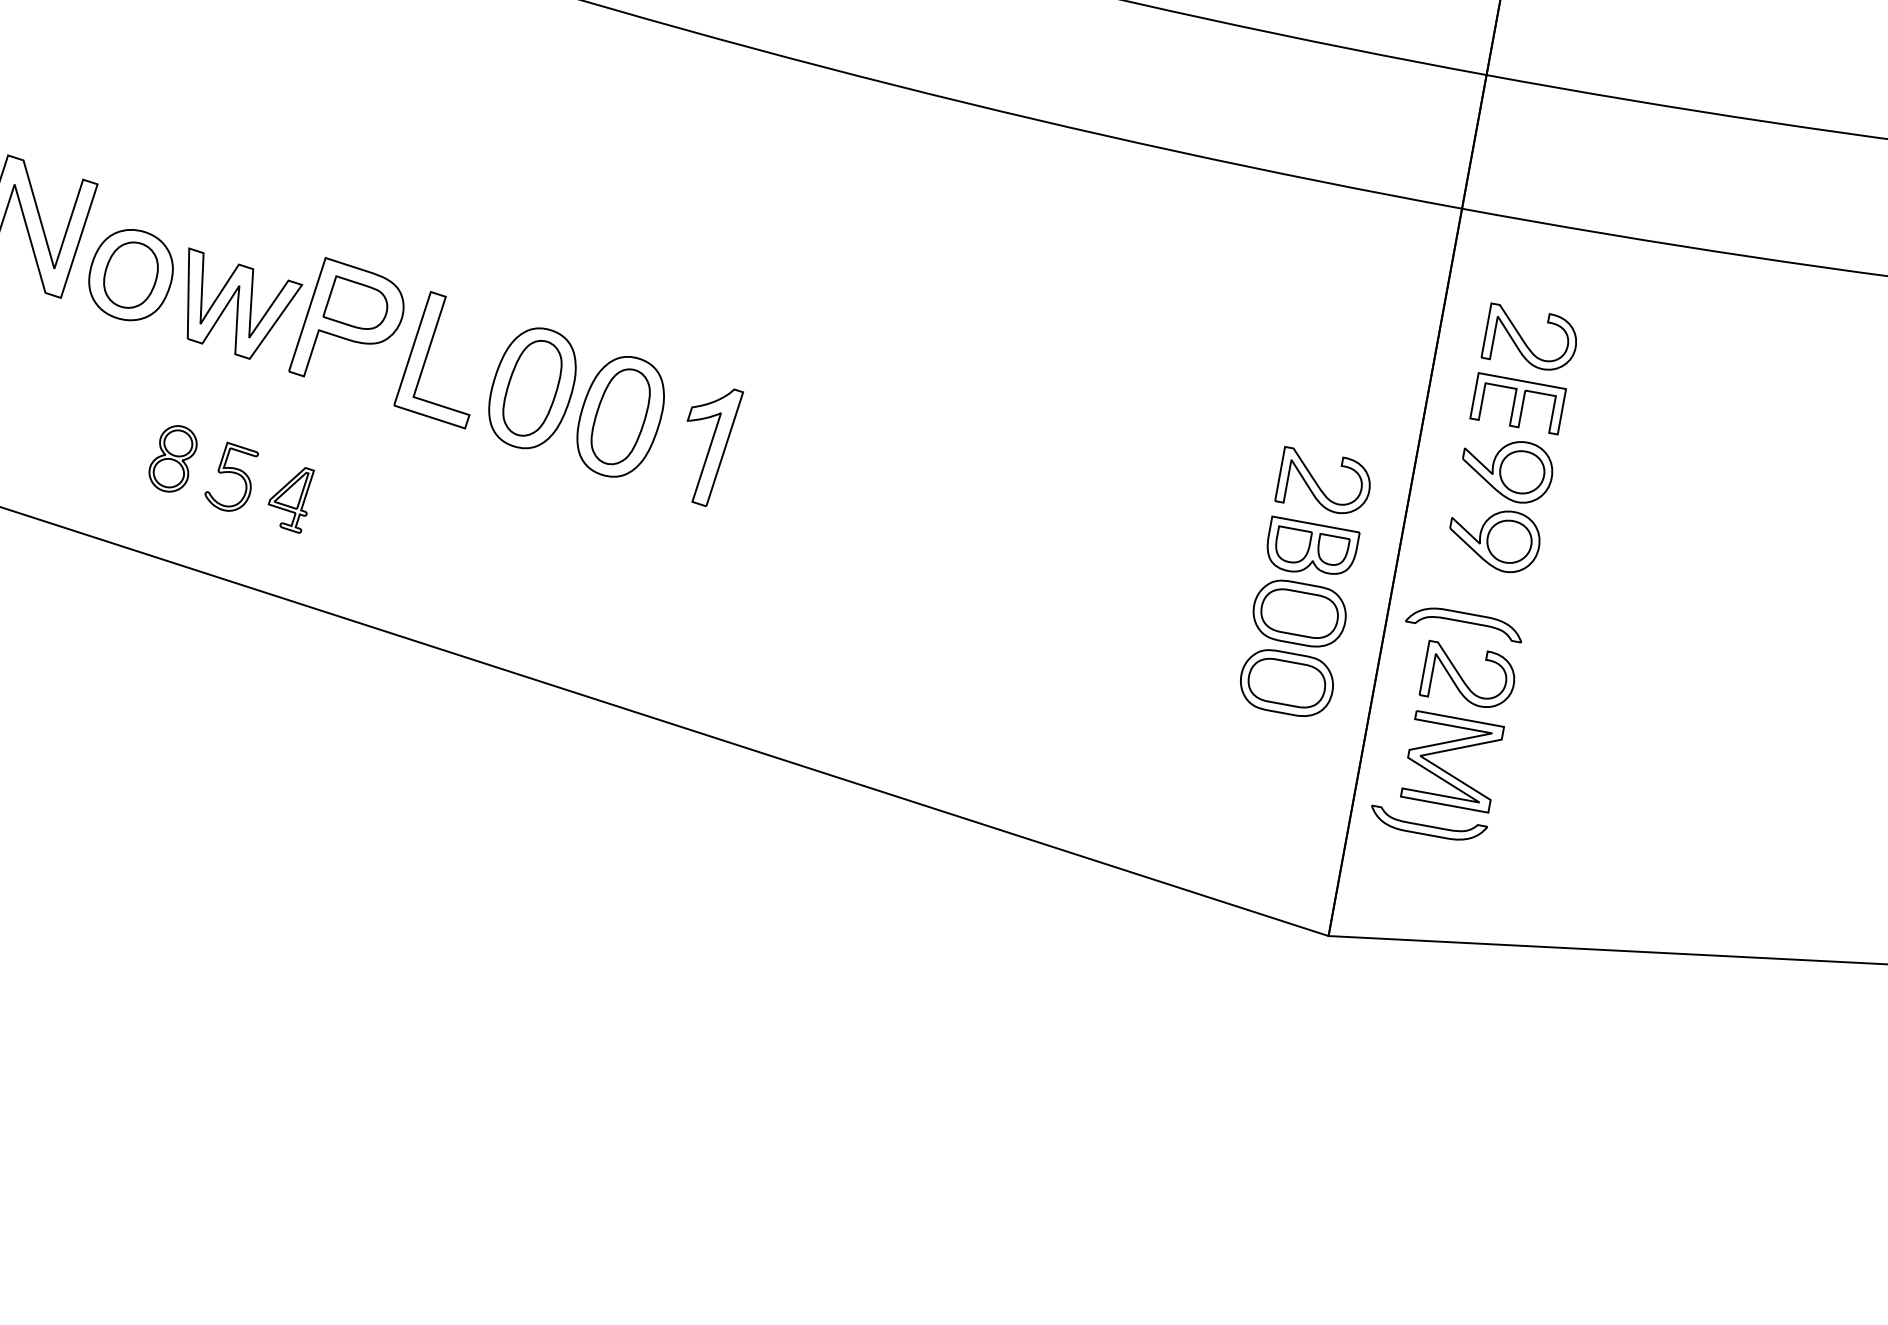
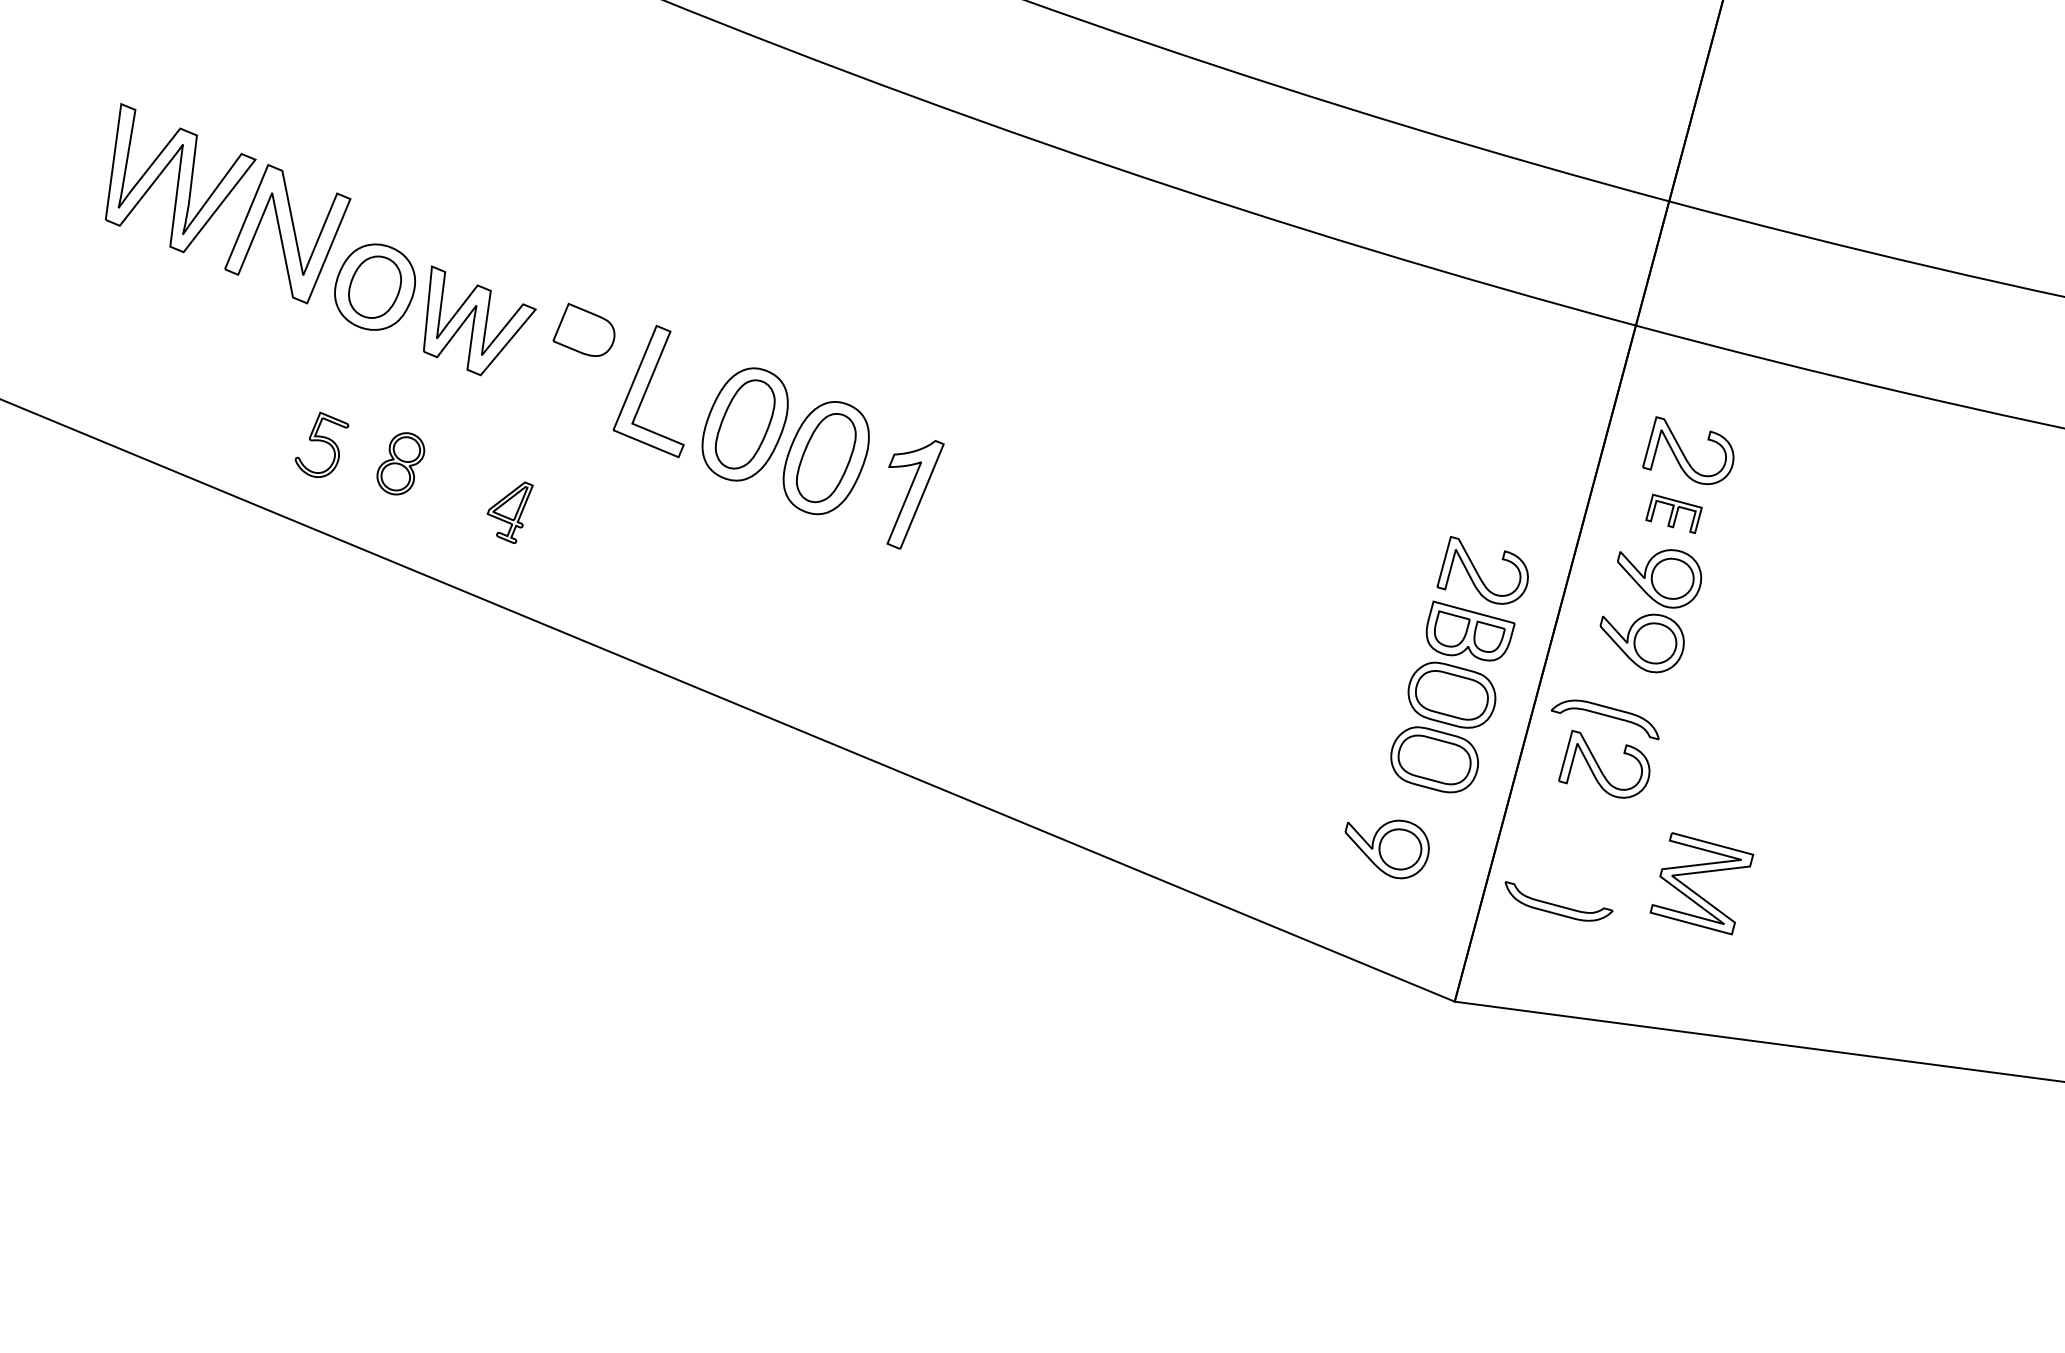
part: (344, 314) -> (573, 340), removed
part: (1517, 403) -> (1673, 513), size x0.6
part: (231, 476) -> (321, 444), moved
part: (1451, 751) -> (1701, 873), moved
part: (1243, 781) -> (1386, 849), added

